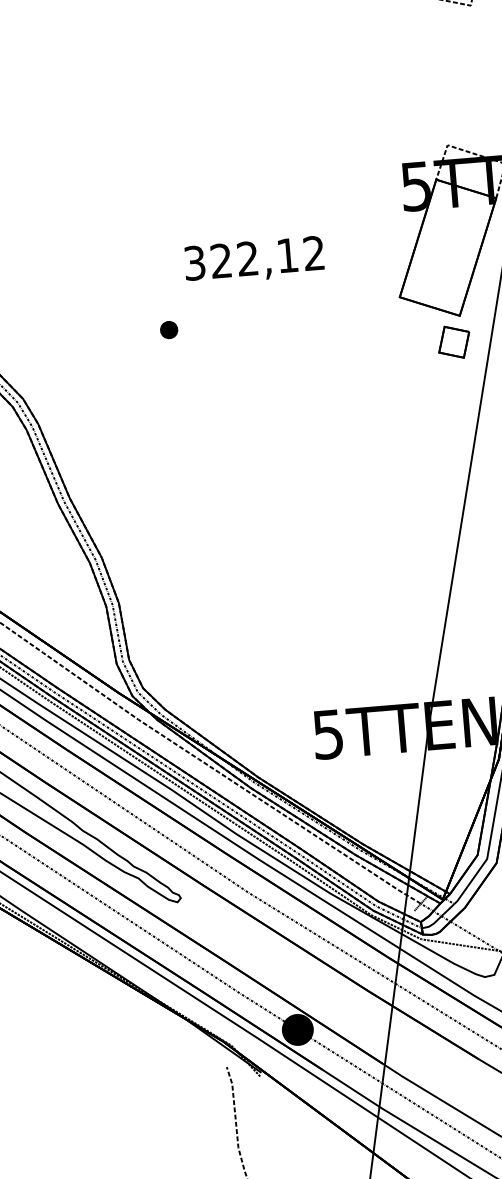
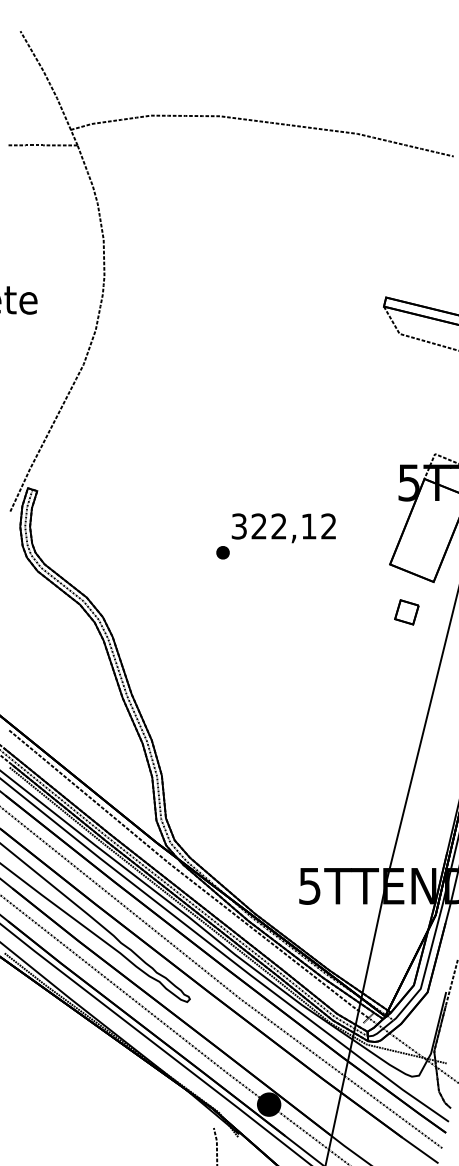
part: (168, 329) -> (222, 552), moved
part: (453, 342) -> (406, 612), moved

